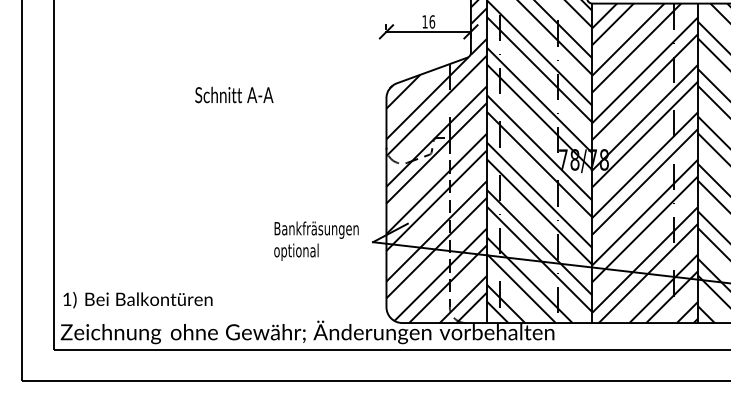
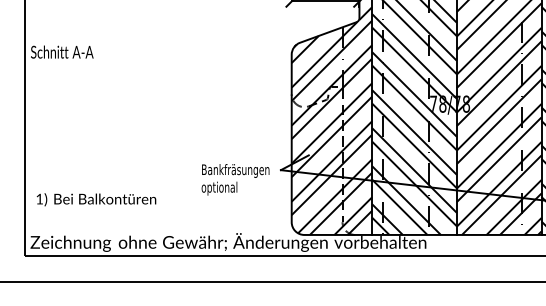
text: (234, 94) -> (62, 51), moved
text: (316, 240) -> (235, 179), moved
text: (137, 300) -> (96, 200), moved

